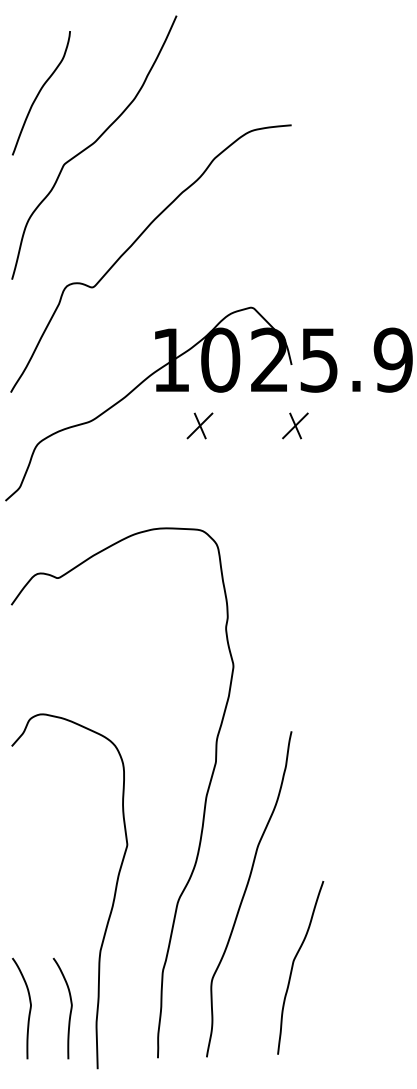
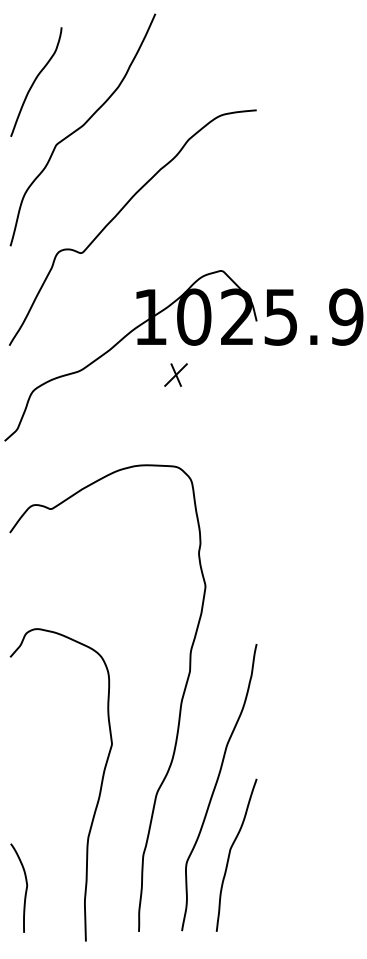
part: (294, 425) -> (259, 374), removed
curve: (293, 966) -> (230, 854), moved
curve: (69, 1008) -> (61, 888), removed

